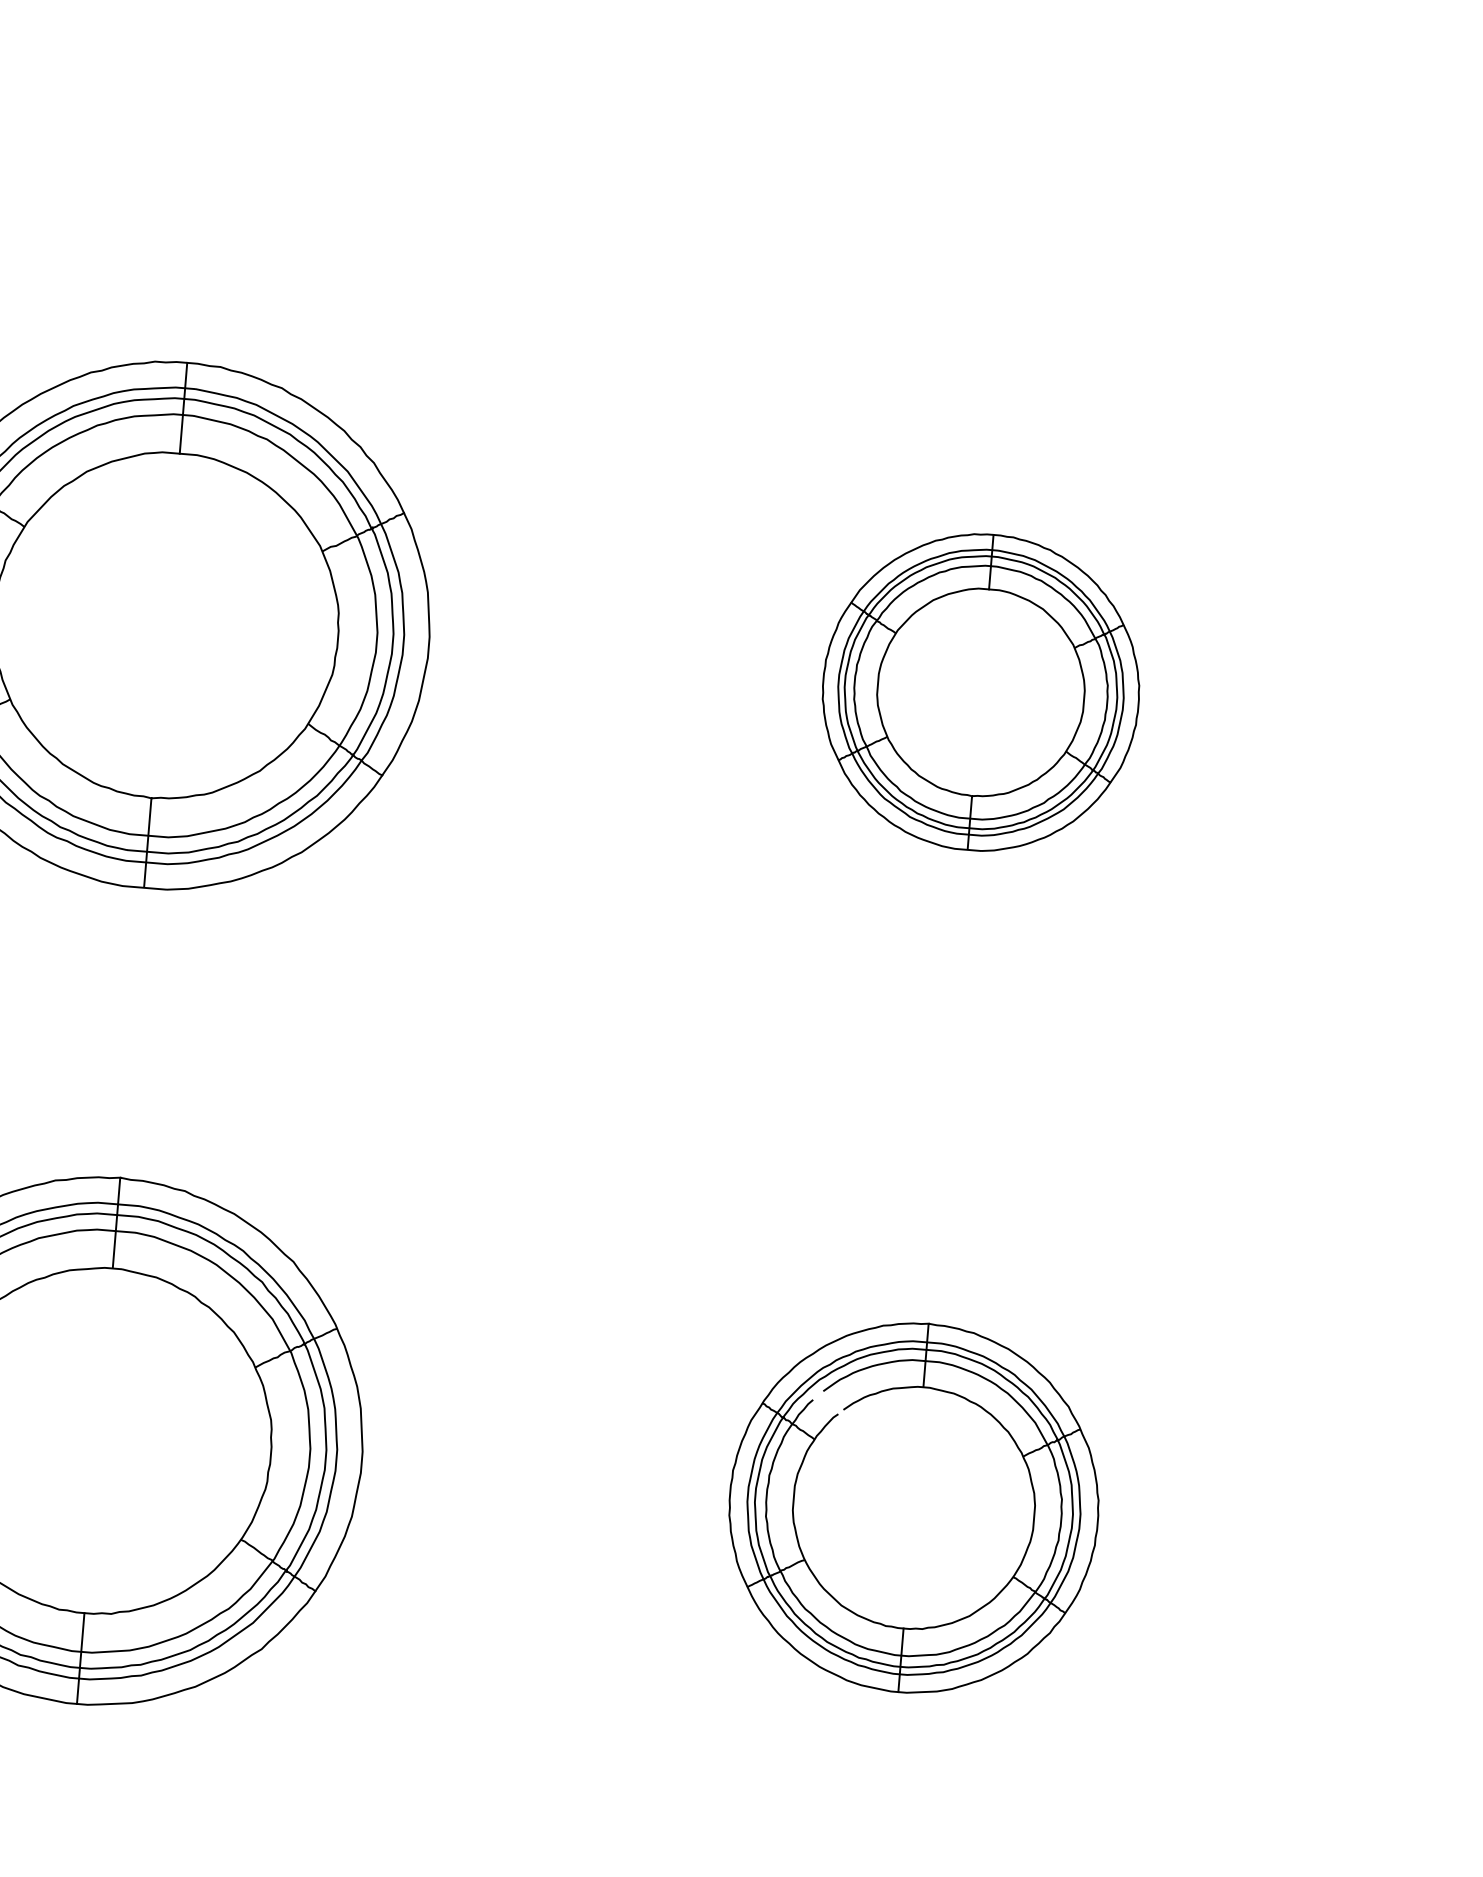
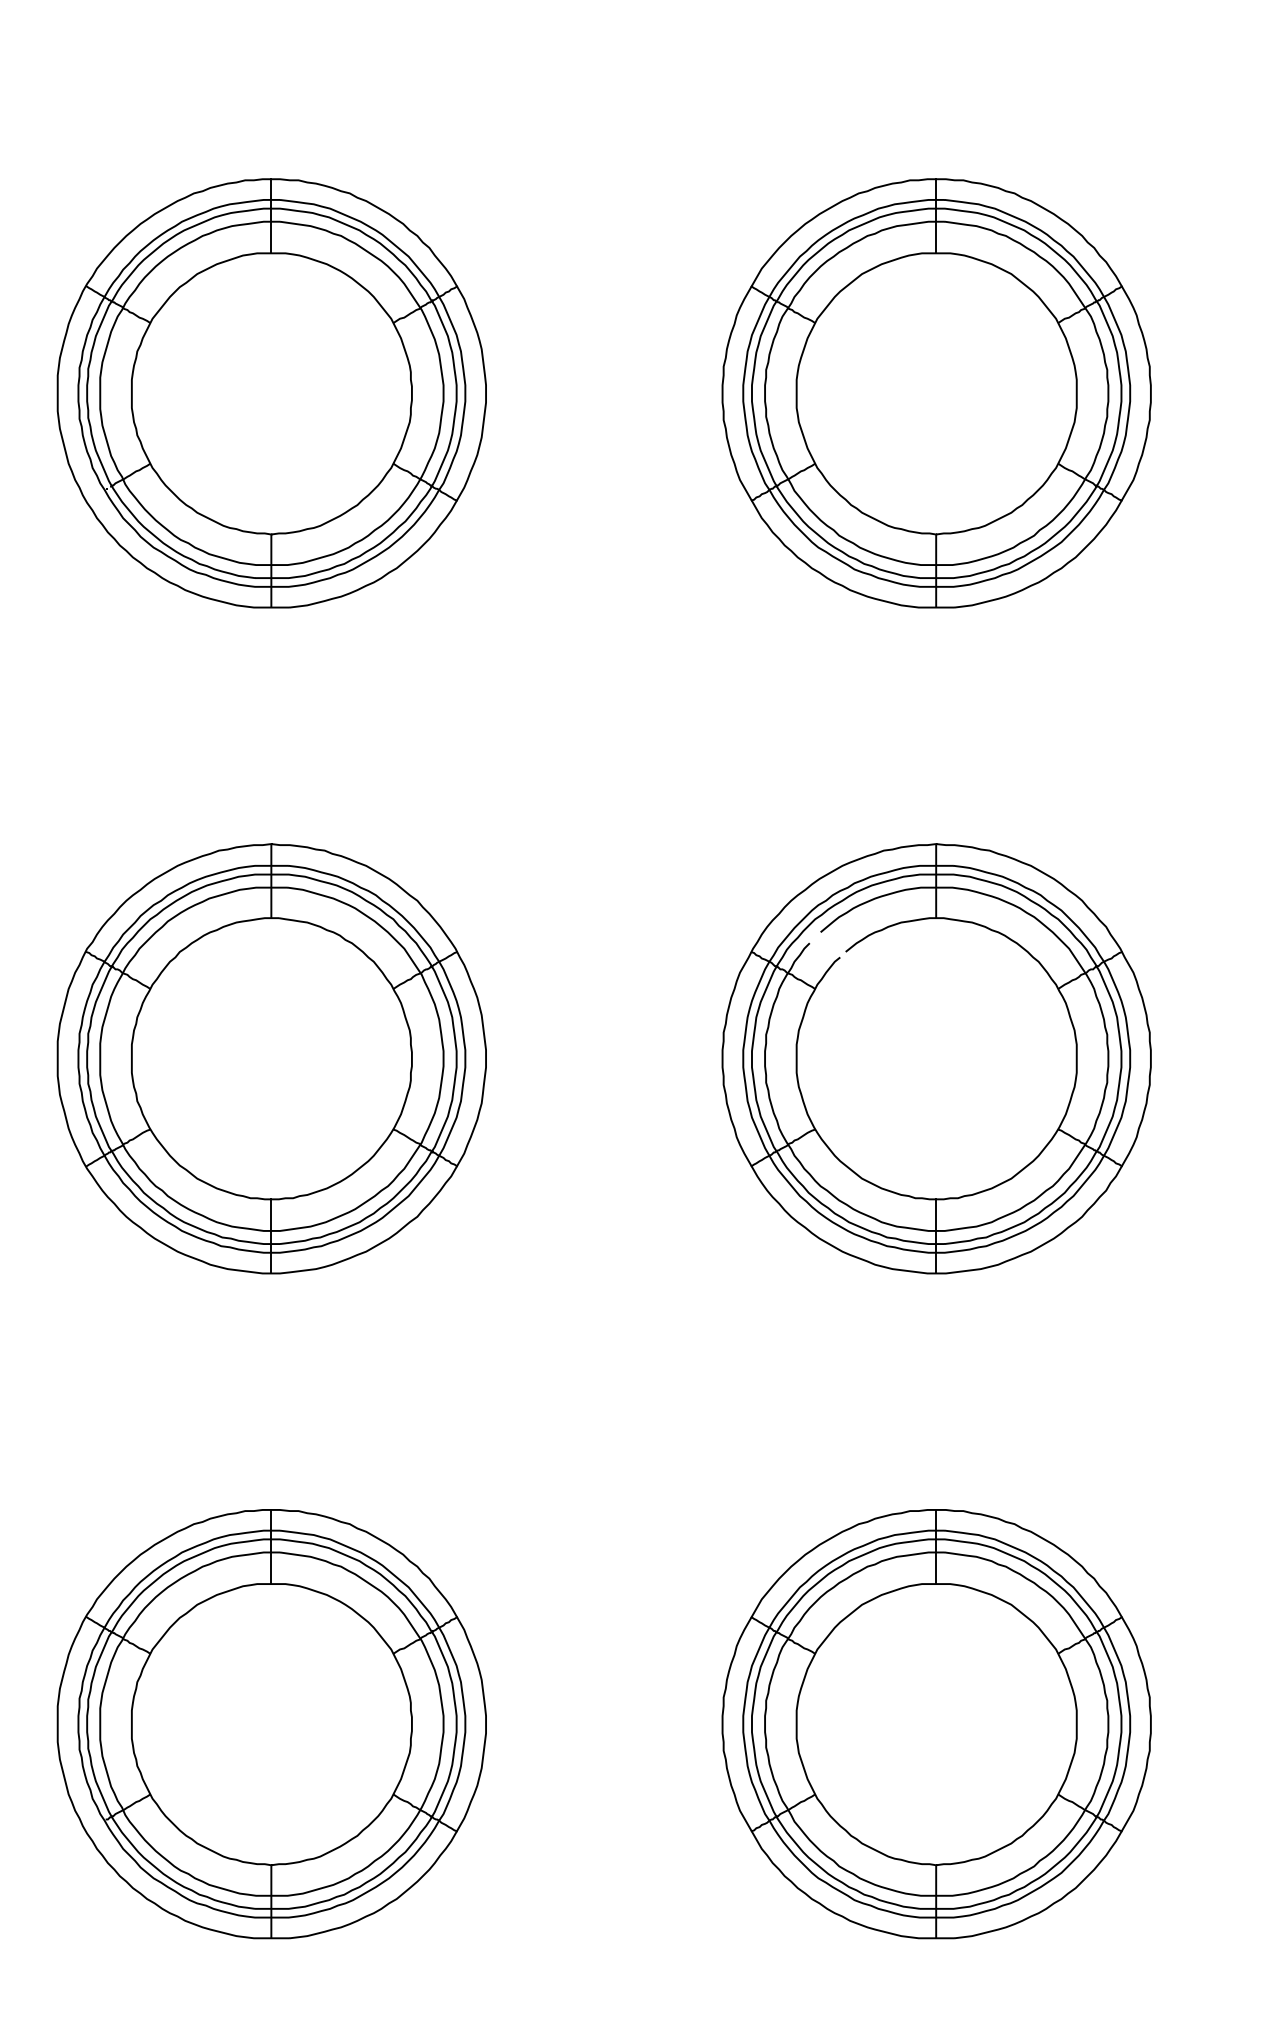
part: (980, 692) -> (936, 393), size x1.67
part: (913, 1507) -> (936, 1058), size x1.43

